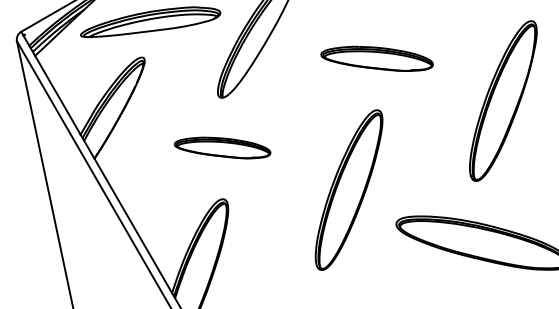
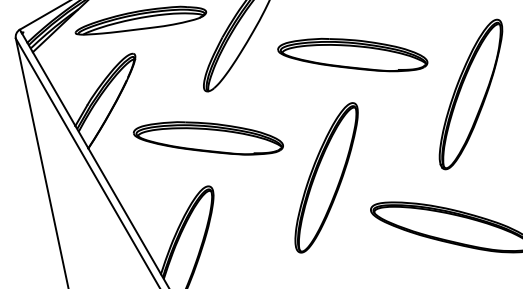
part: (376, 58) -> (352, 54), size x1.43
part: (221, 148) -> (207, 138), size x1.67

